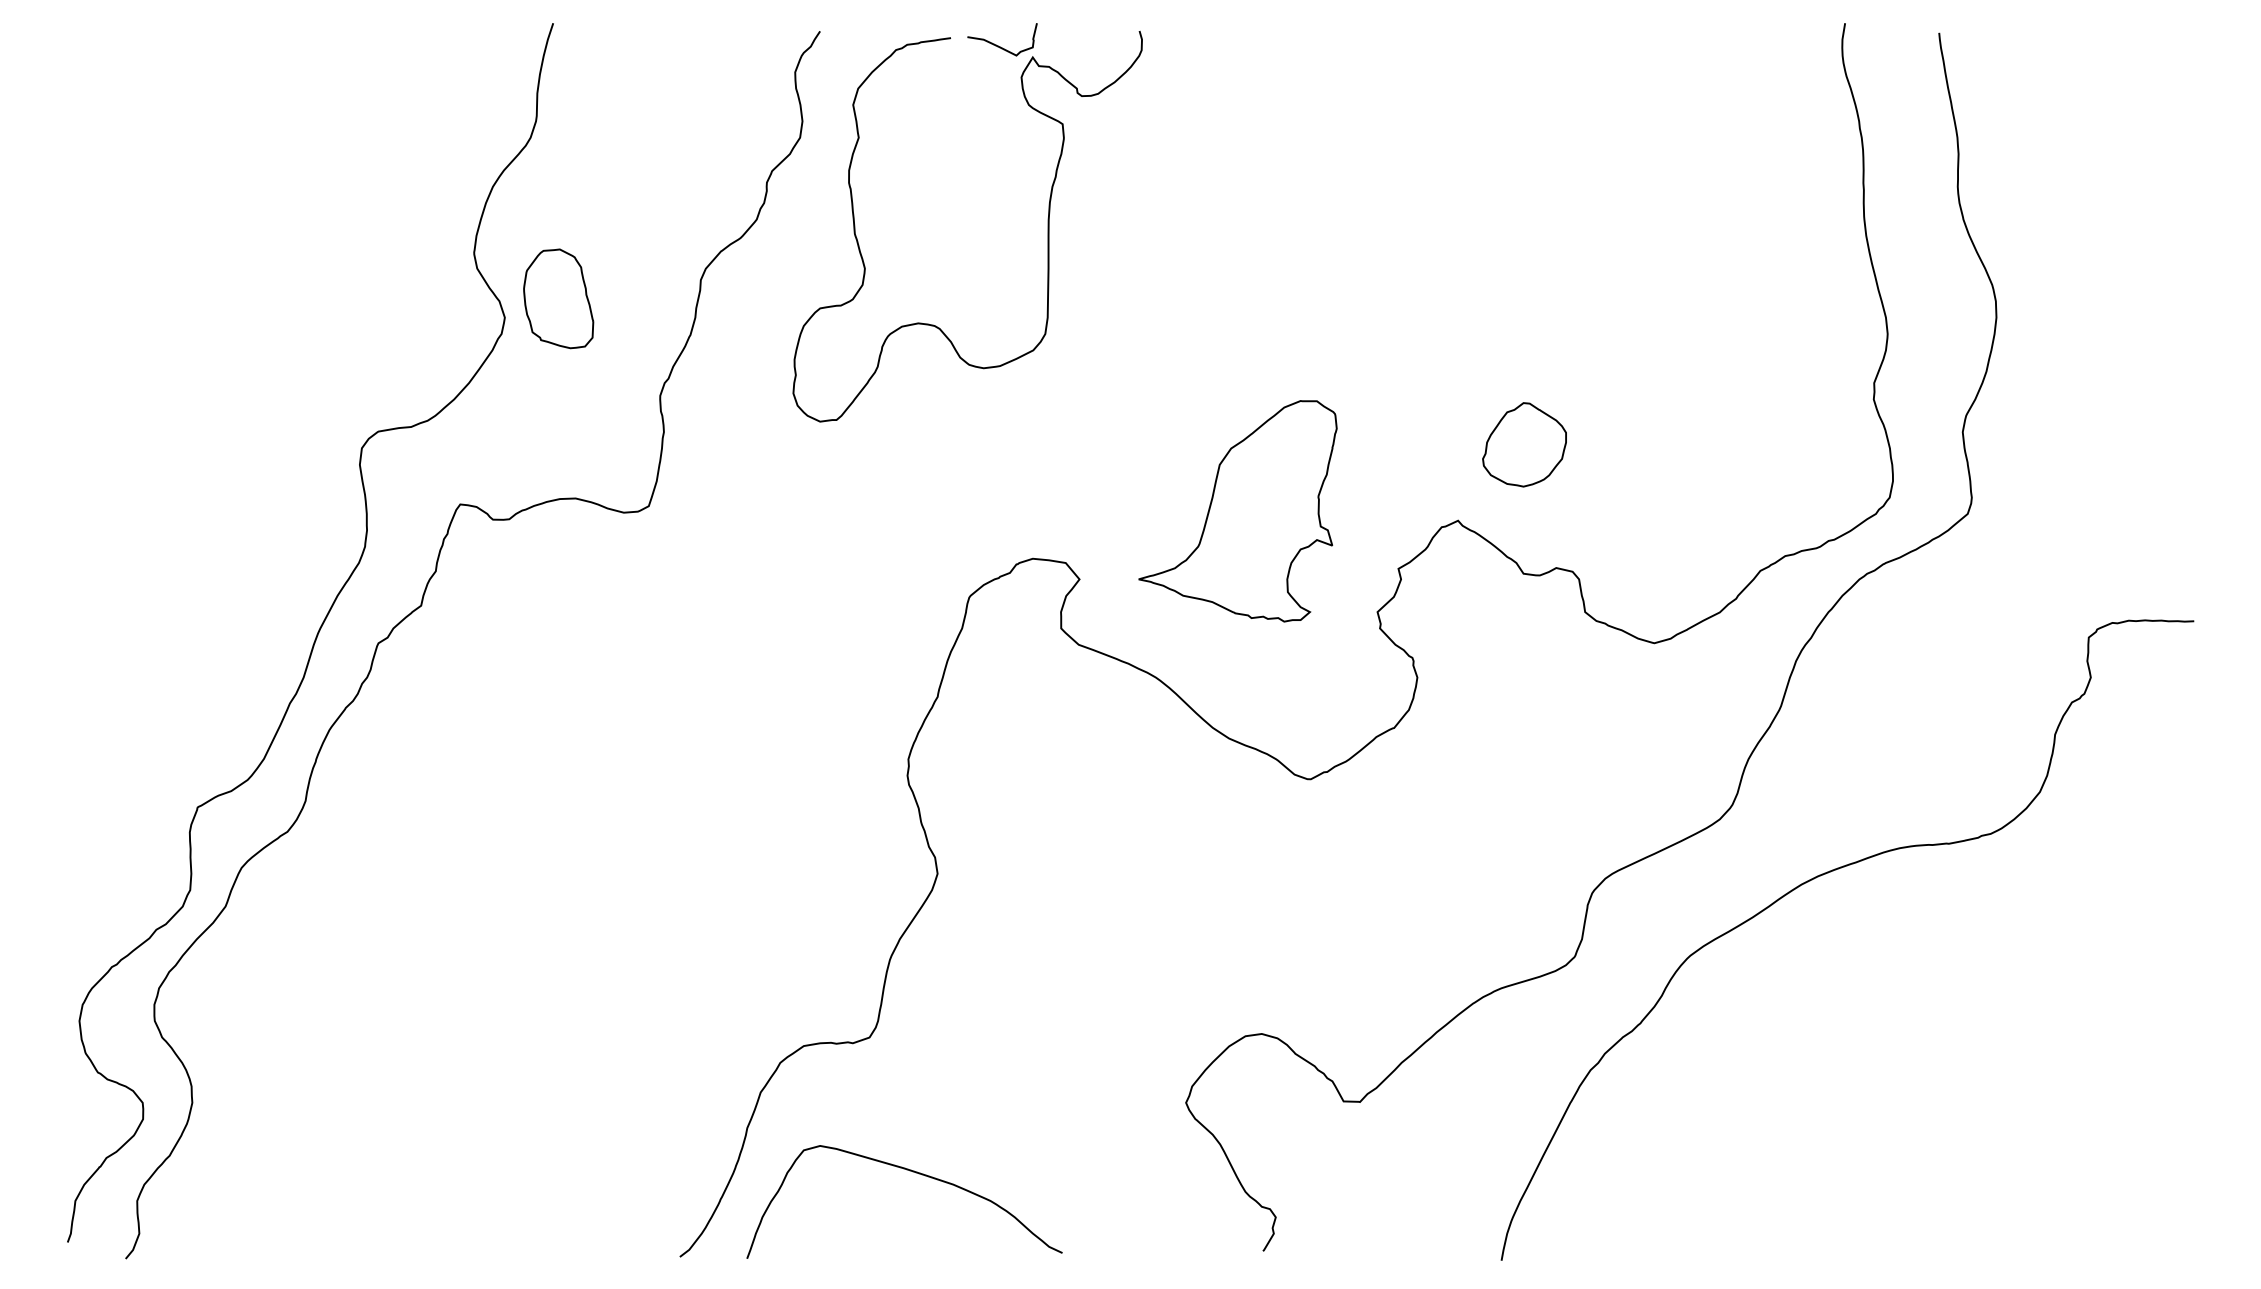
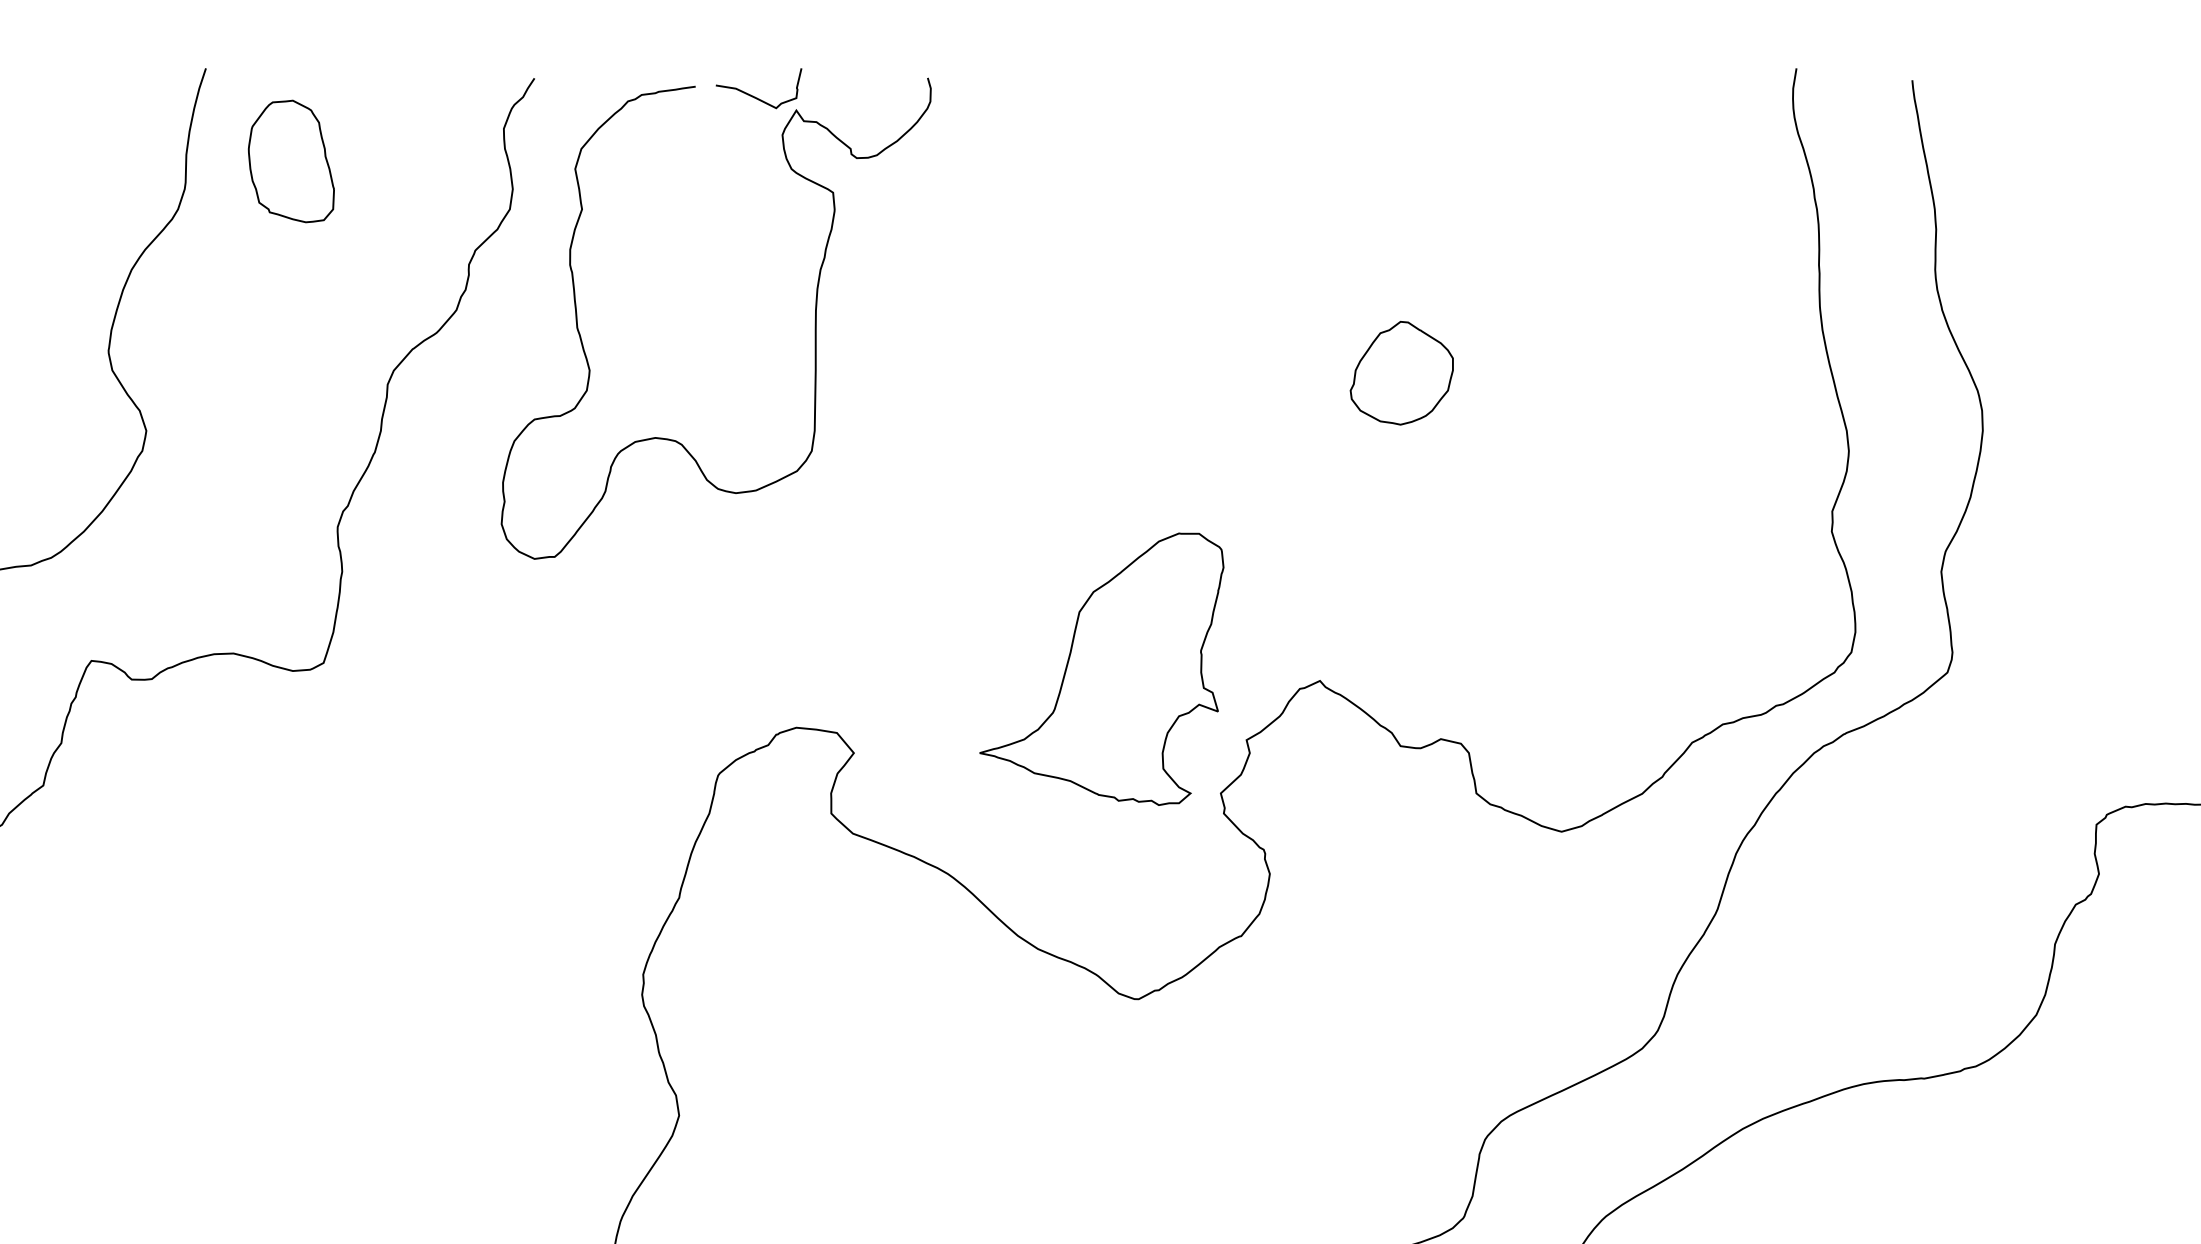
part: (558, 298) -> (291, 161), moved
part: (1524, 444) -> (1401, 372), moved
part: (1237, 511) -> (1101, 669), moved

